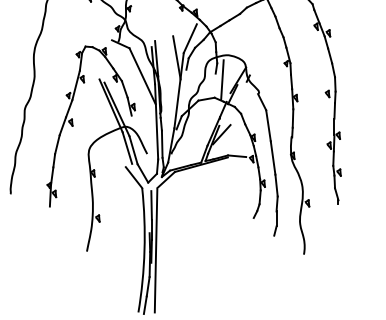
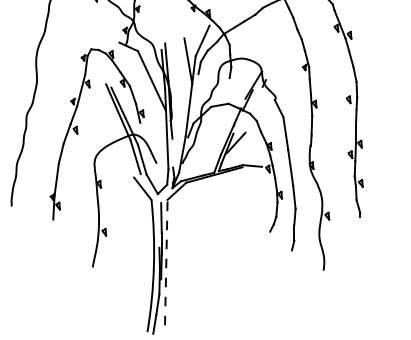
line: (222, 79) -> (236, 84), removed
line: (161, 143) -> (171, 152), removed
line: (156, 251) -> (166, 267), solid -> dashed

